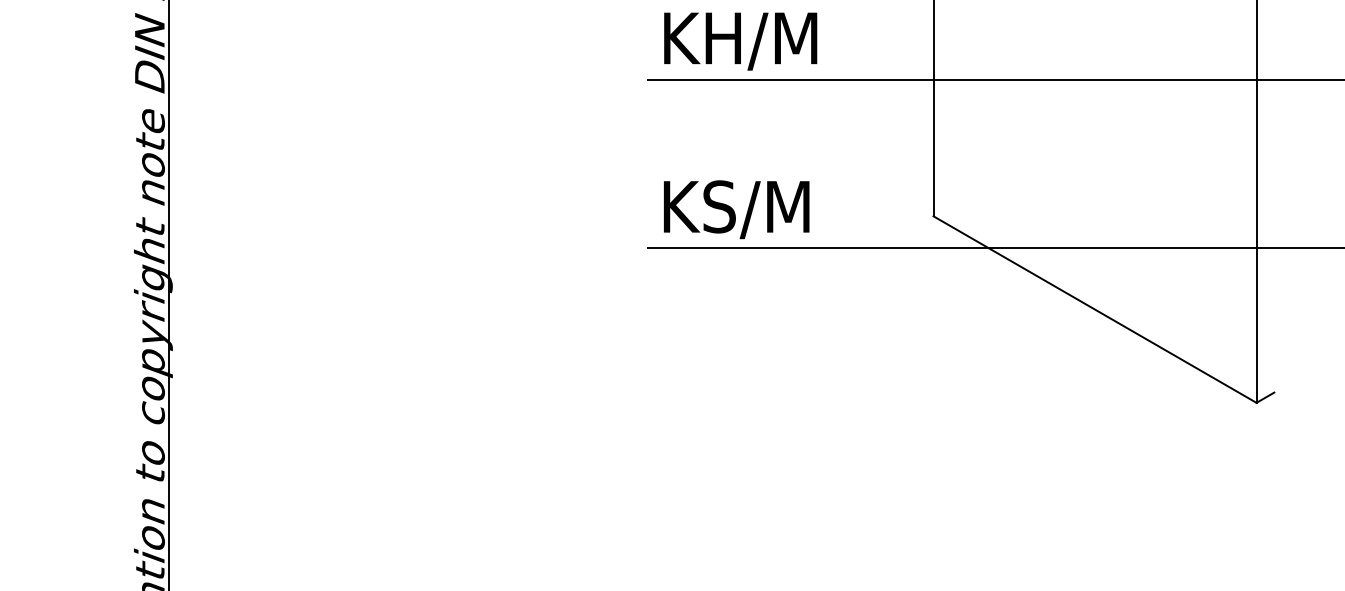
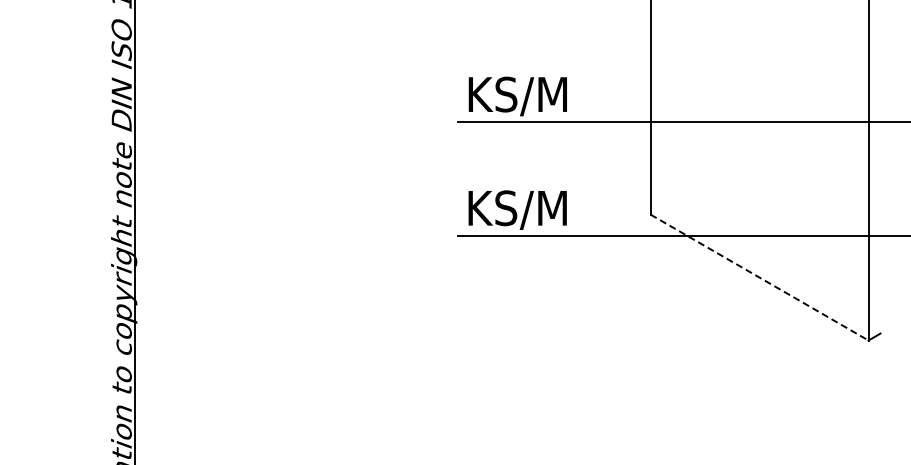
text: (760, 41) -> (533, 96), KH/M -> KS/M
line: (1094, 309) -> (759, 277), solid -> dashed

